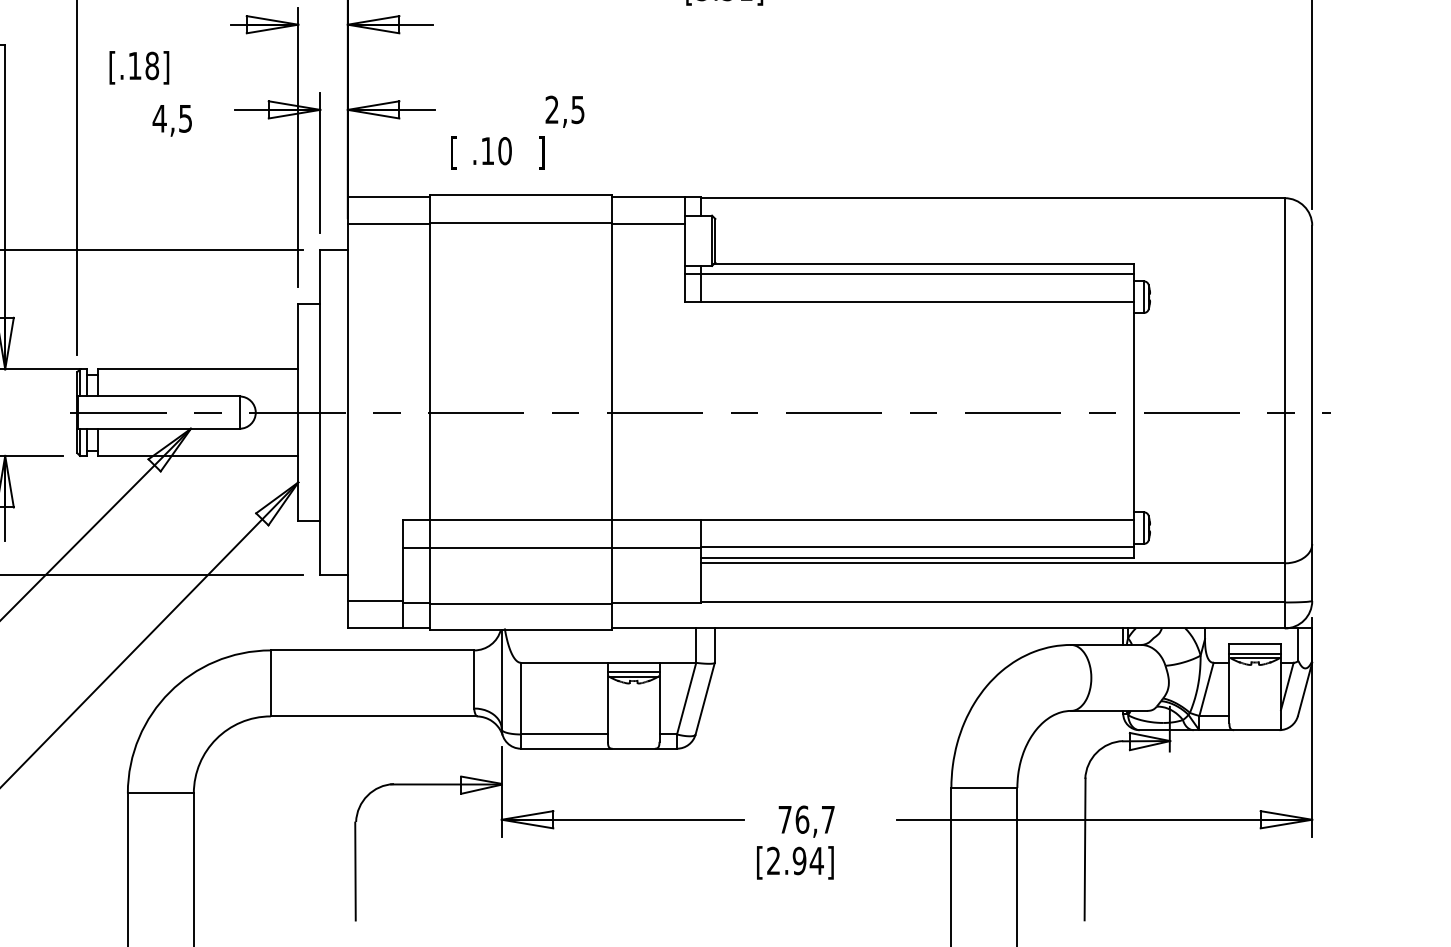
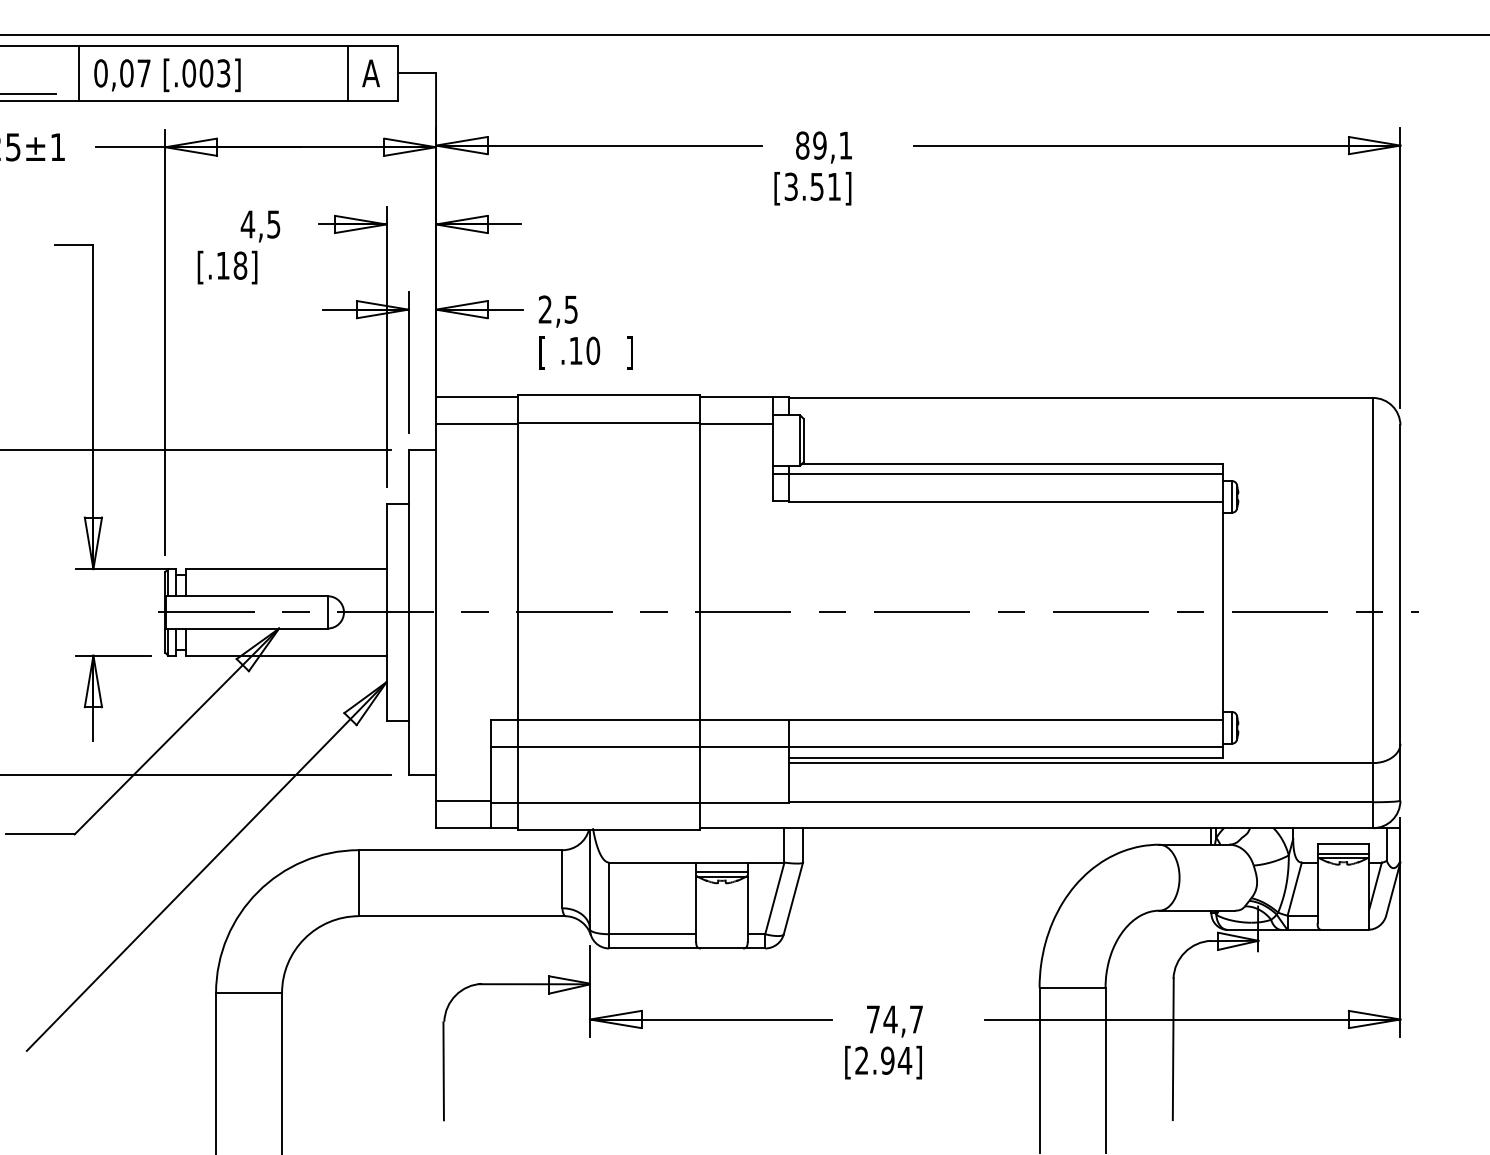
text: (564, 111) -> (557, 311), moved
text: (172, 120) -> (260, 226), moved
text: (802, 819) -> (890, 1019), 76,7 -> 74,7

